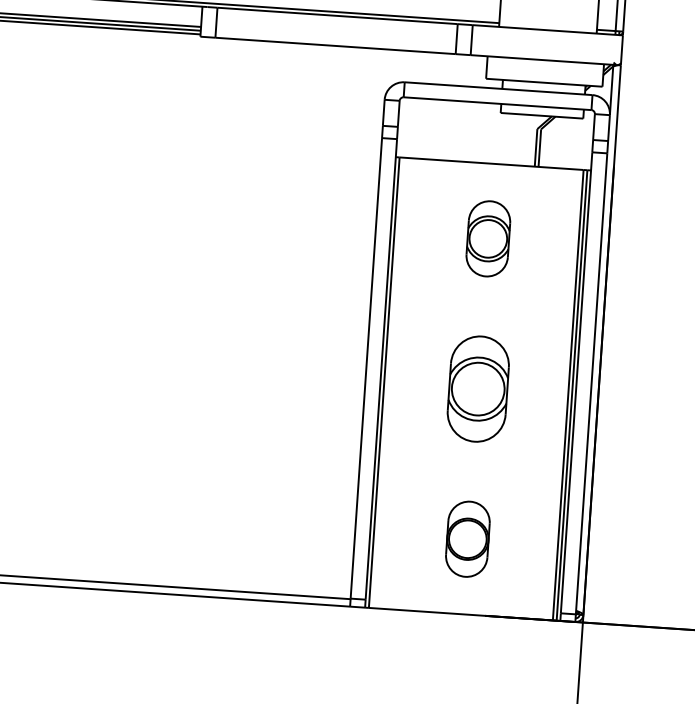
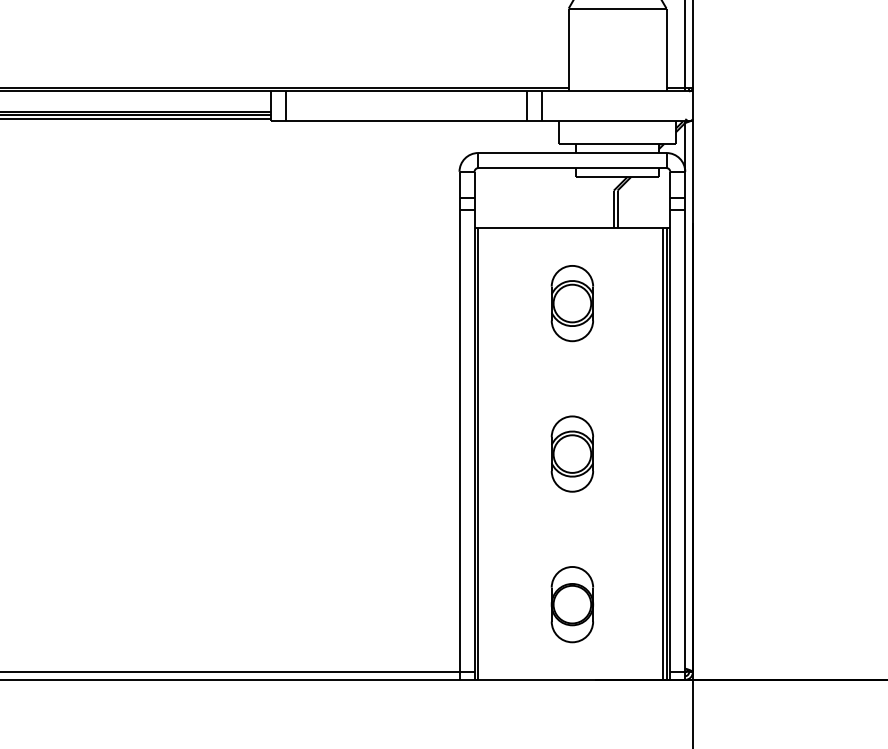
part: (477, 388) -> (571, 453), size x0.71

